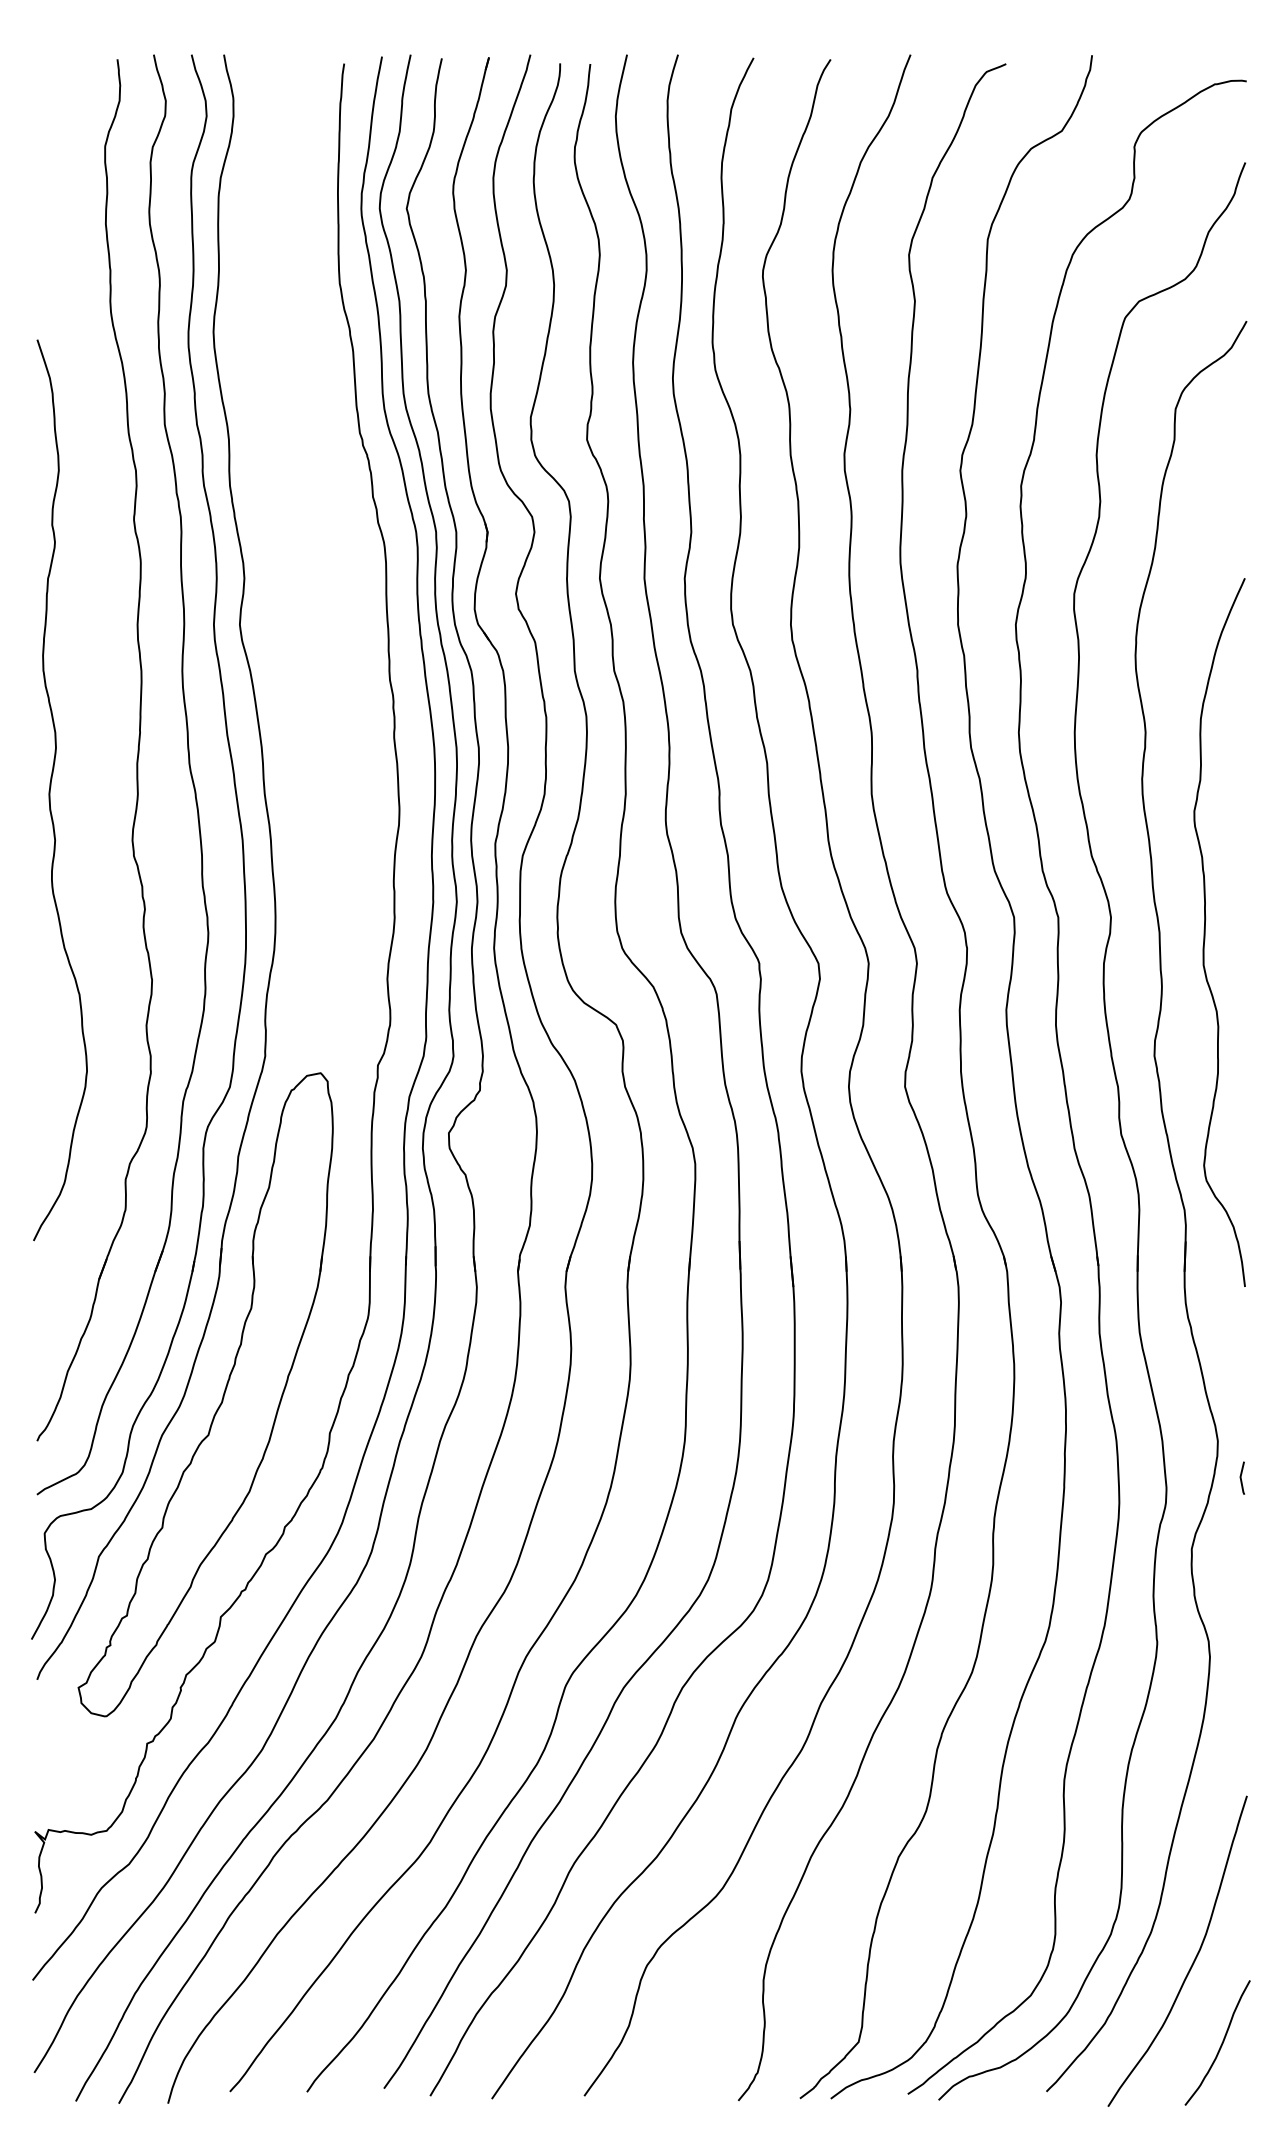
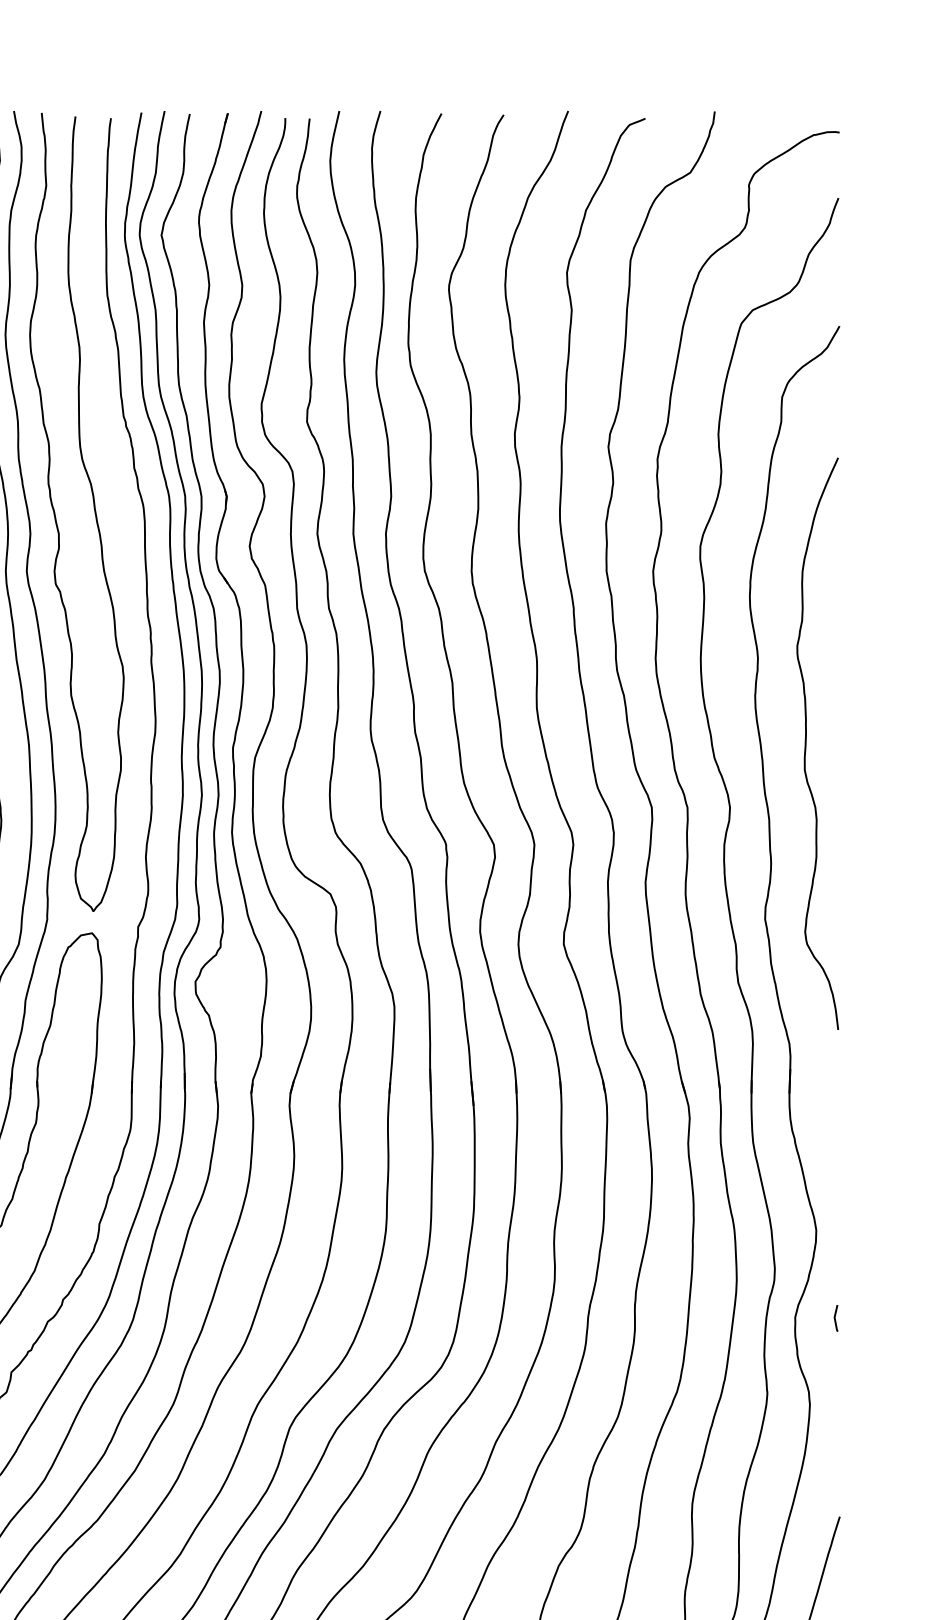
curve: (323, 550) -> (94, 511), added
curve: (1205, 932) -> (806, 743), moved
line: (1241, 1477) -> (835, 1317), moved

